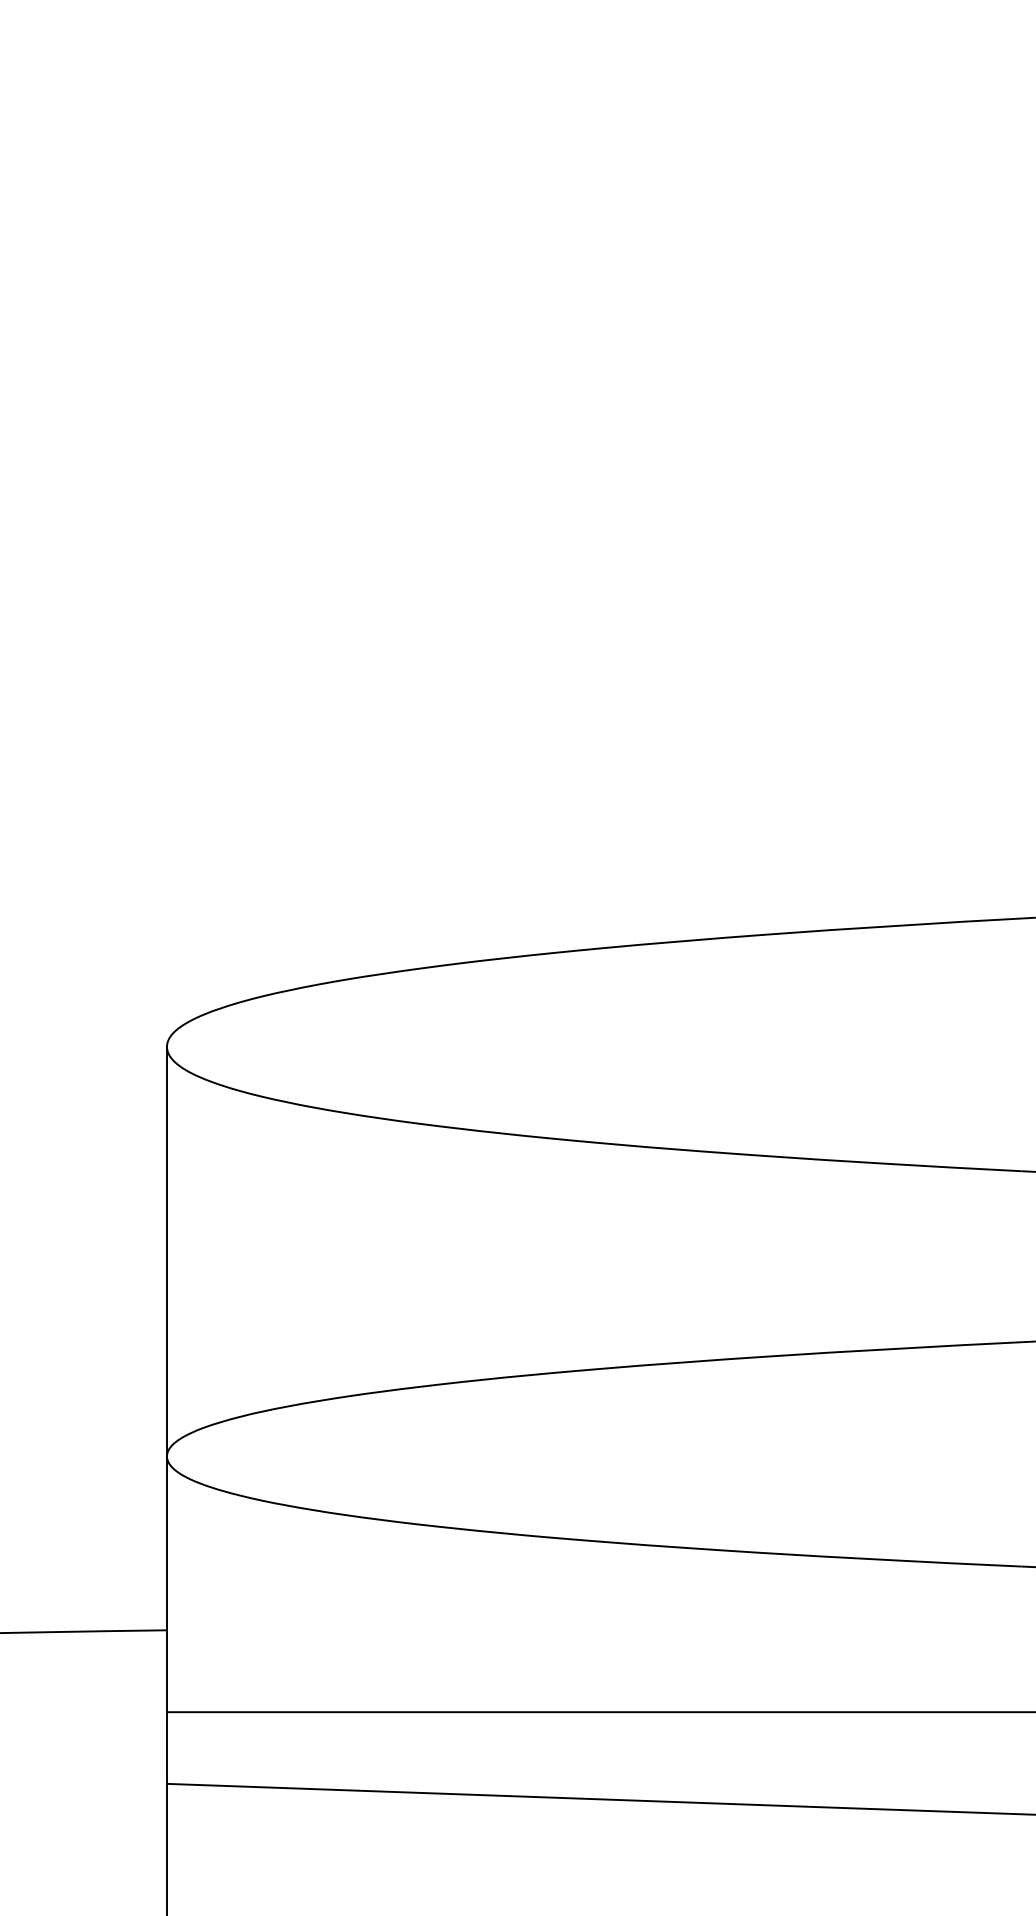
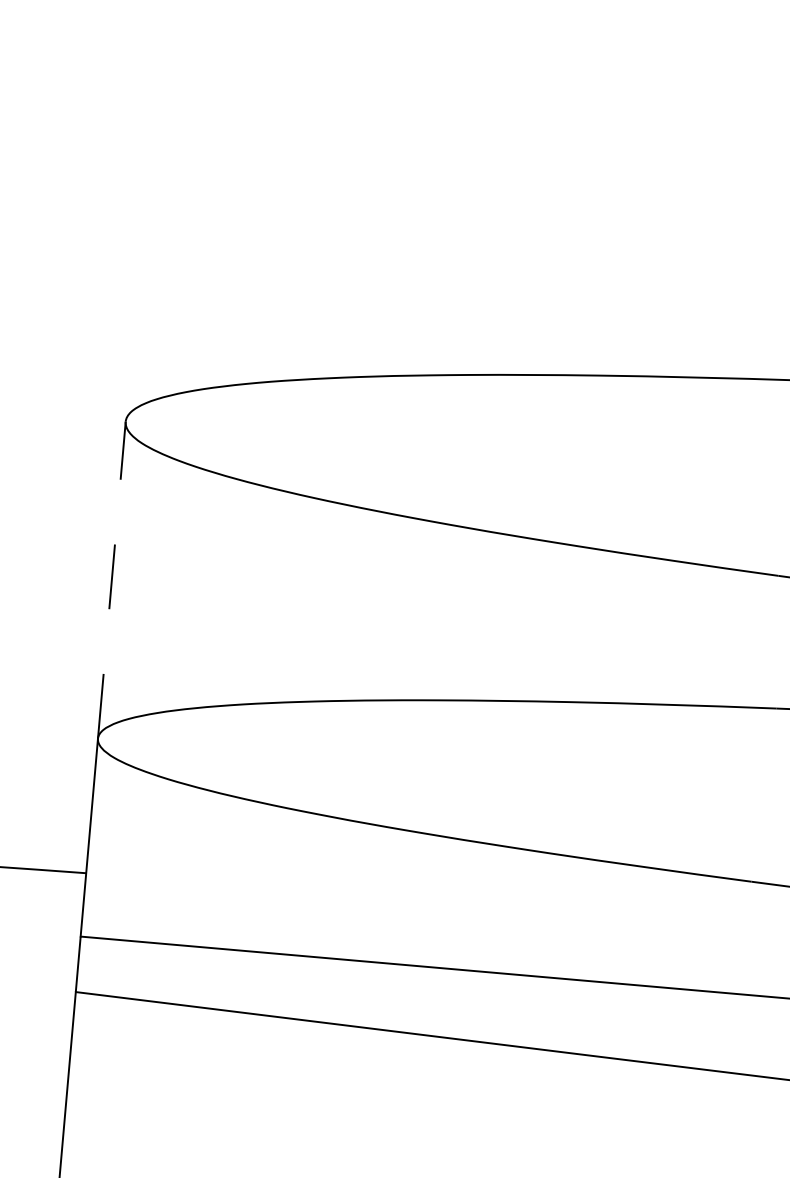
line: (166, 1251) -> (111, 580), solid -> dashed

